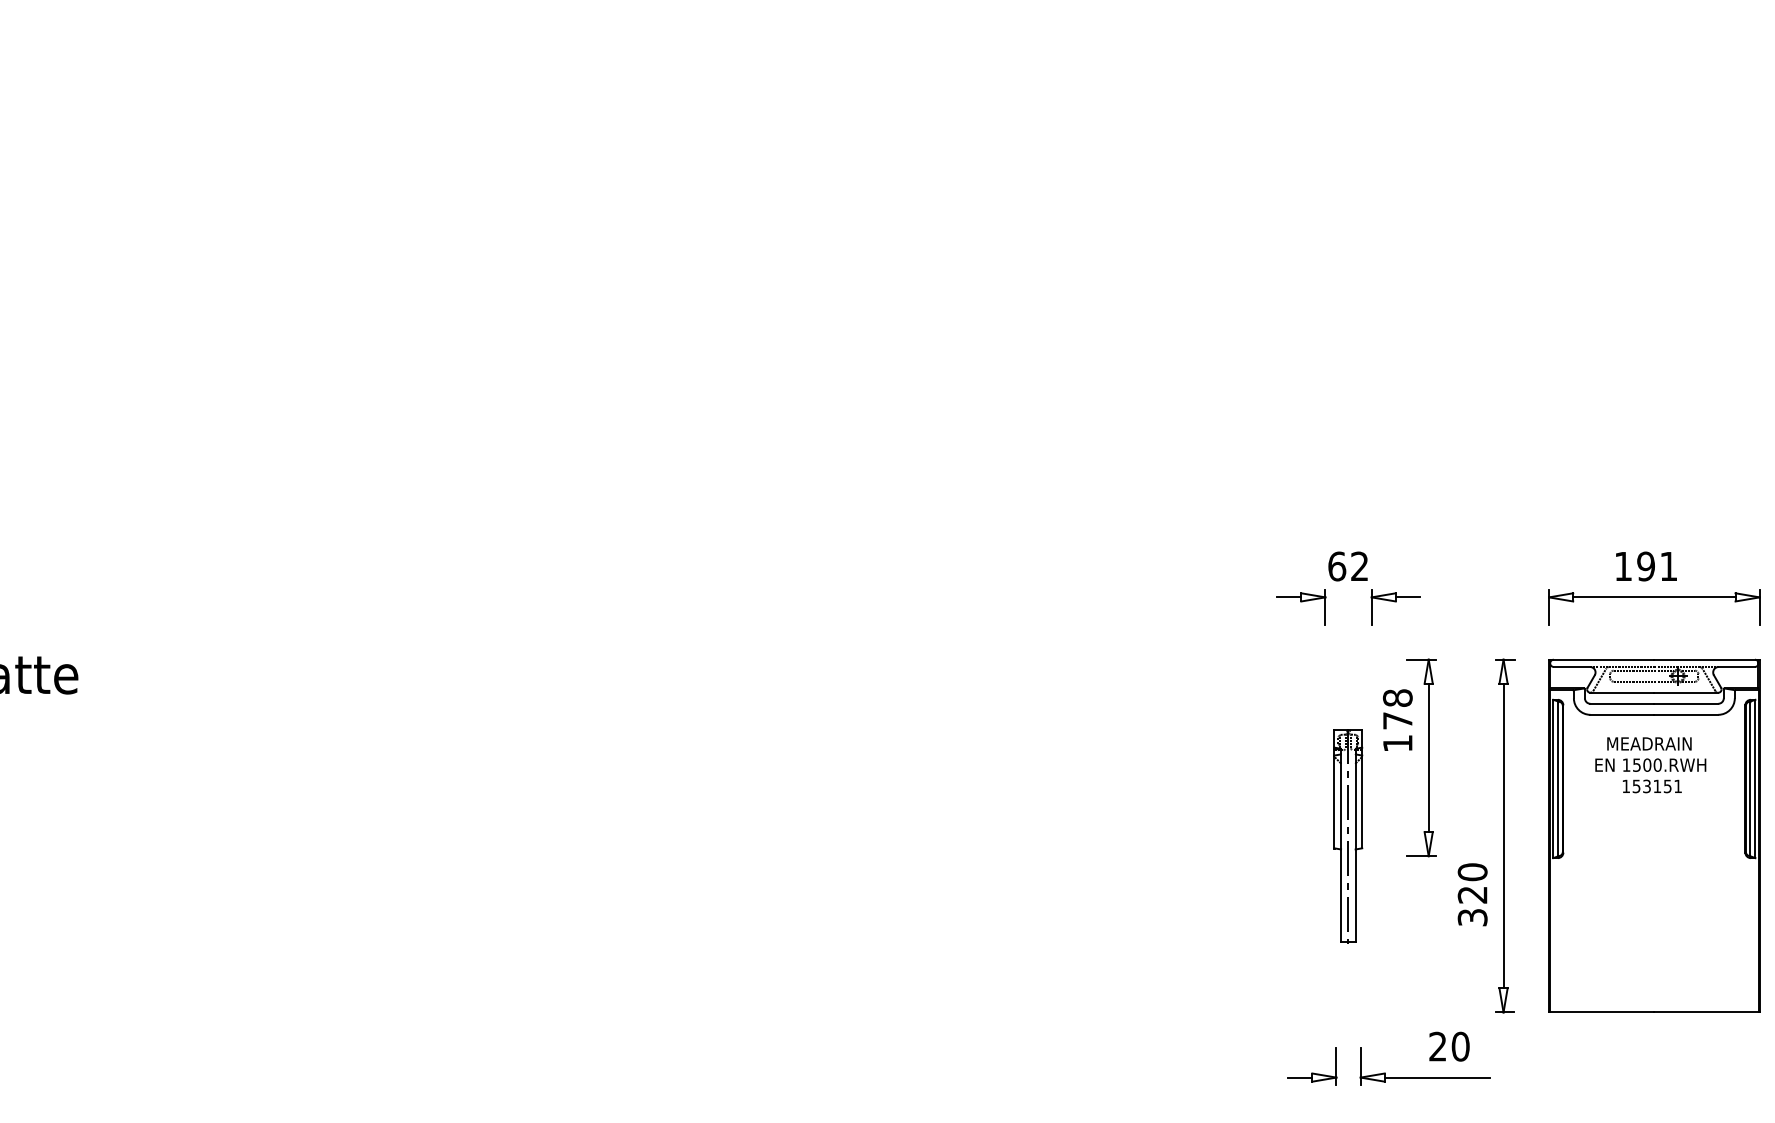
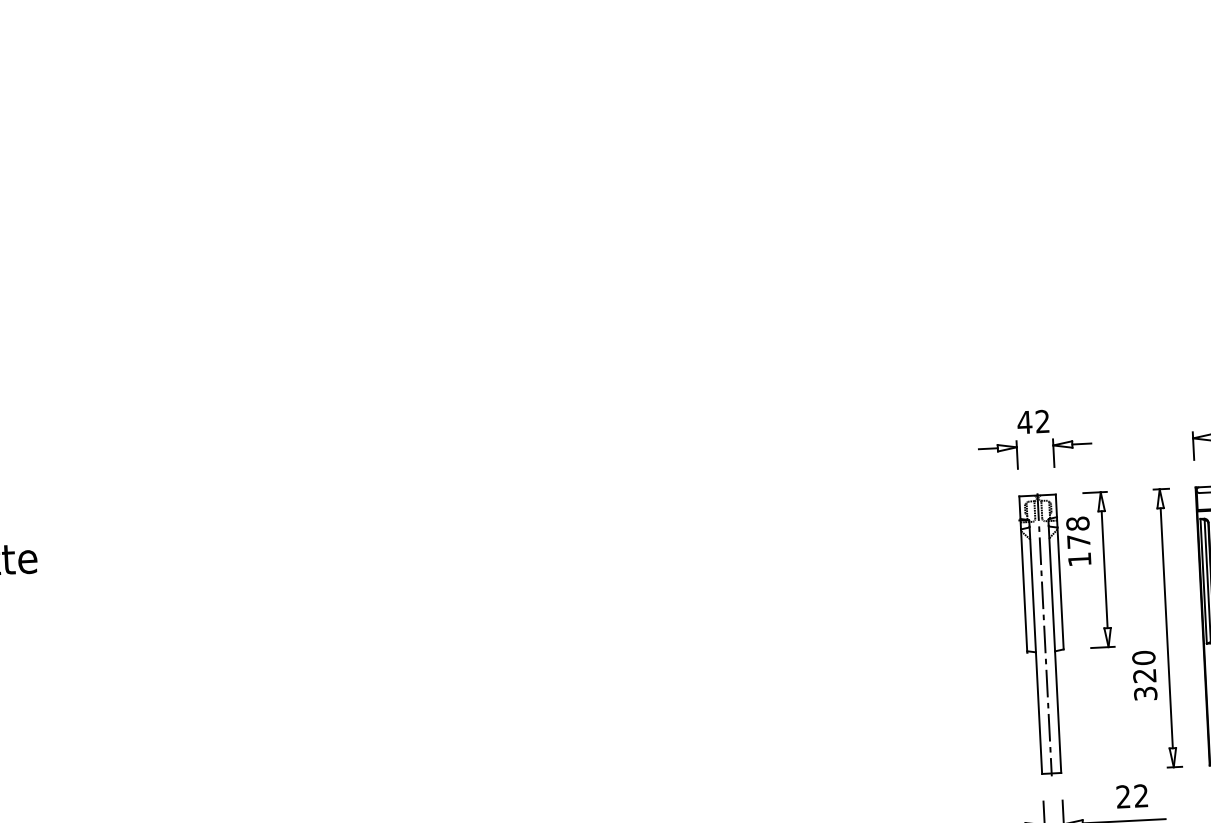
text: (1336, 566) -> (1024, 422), 62 -> 42
part: (1347, 836) -> (1043, 634), size x1.67
text: (1460, 1046) -> (1141, 795), 20 -> 22

